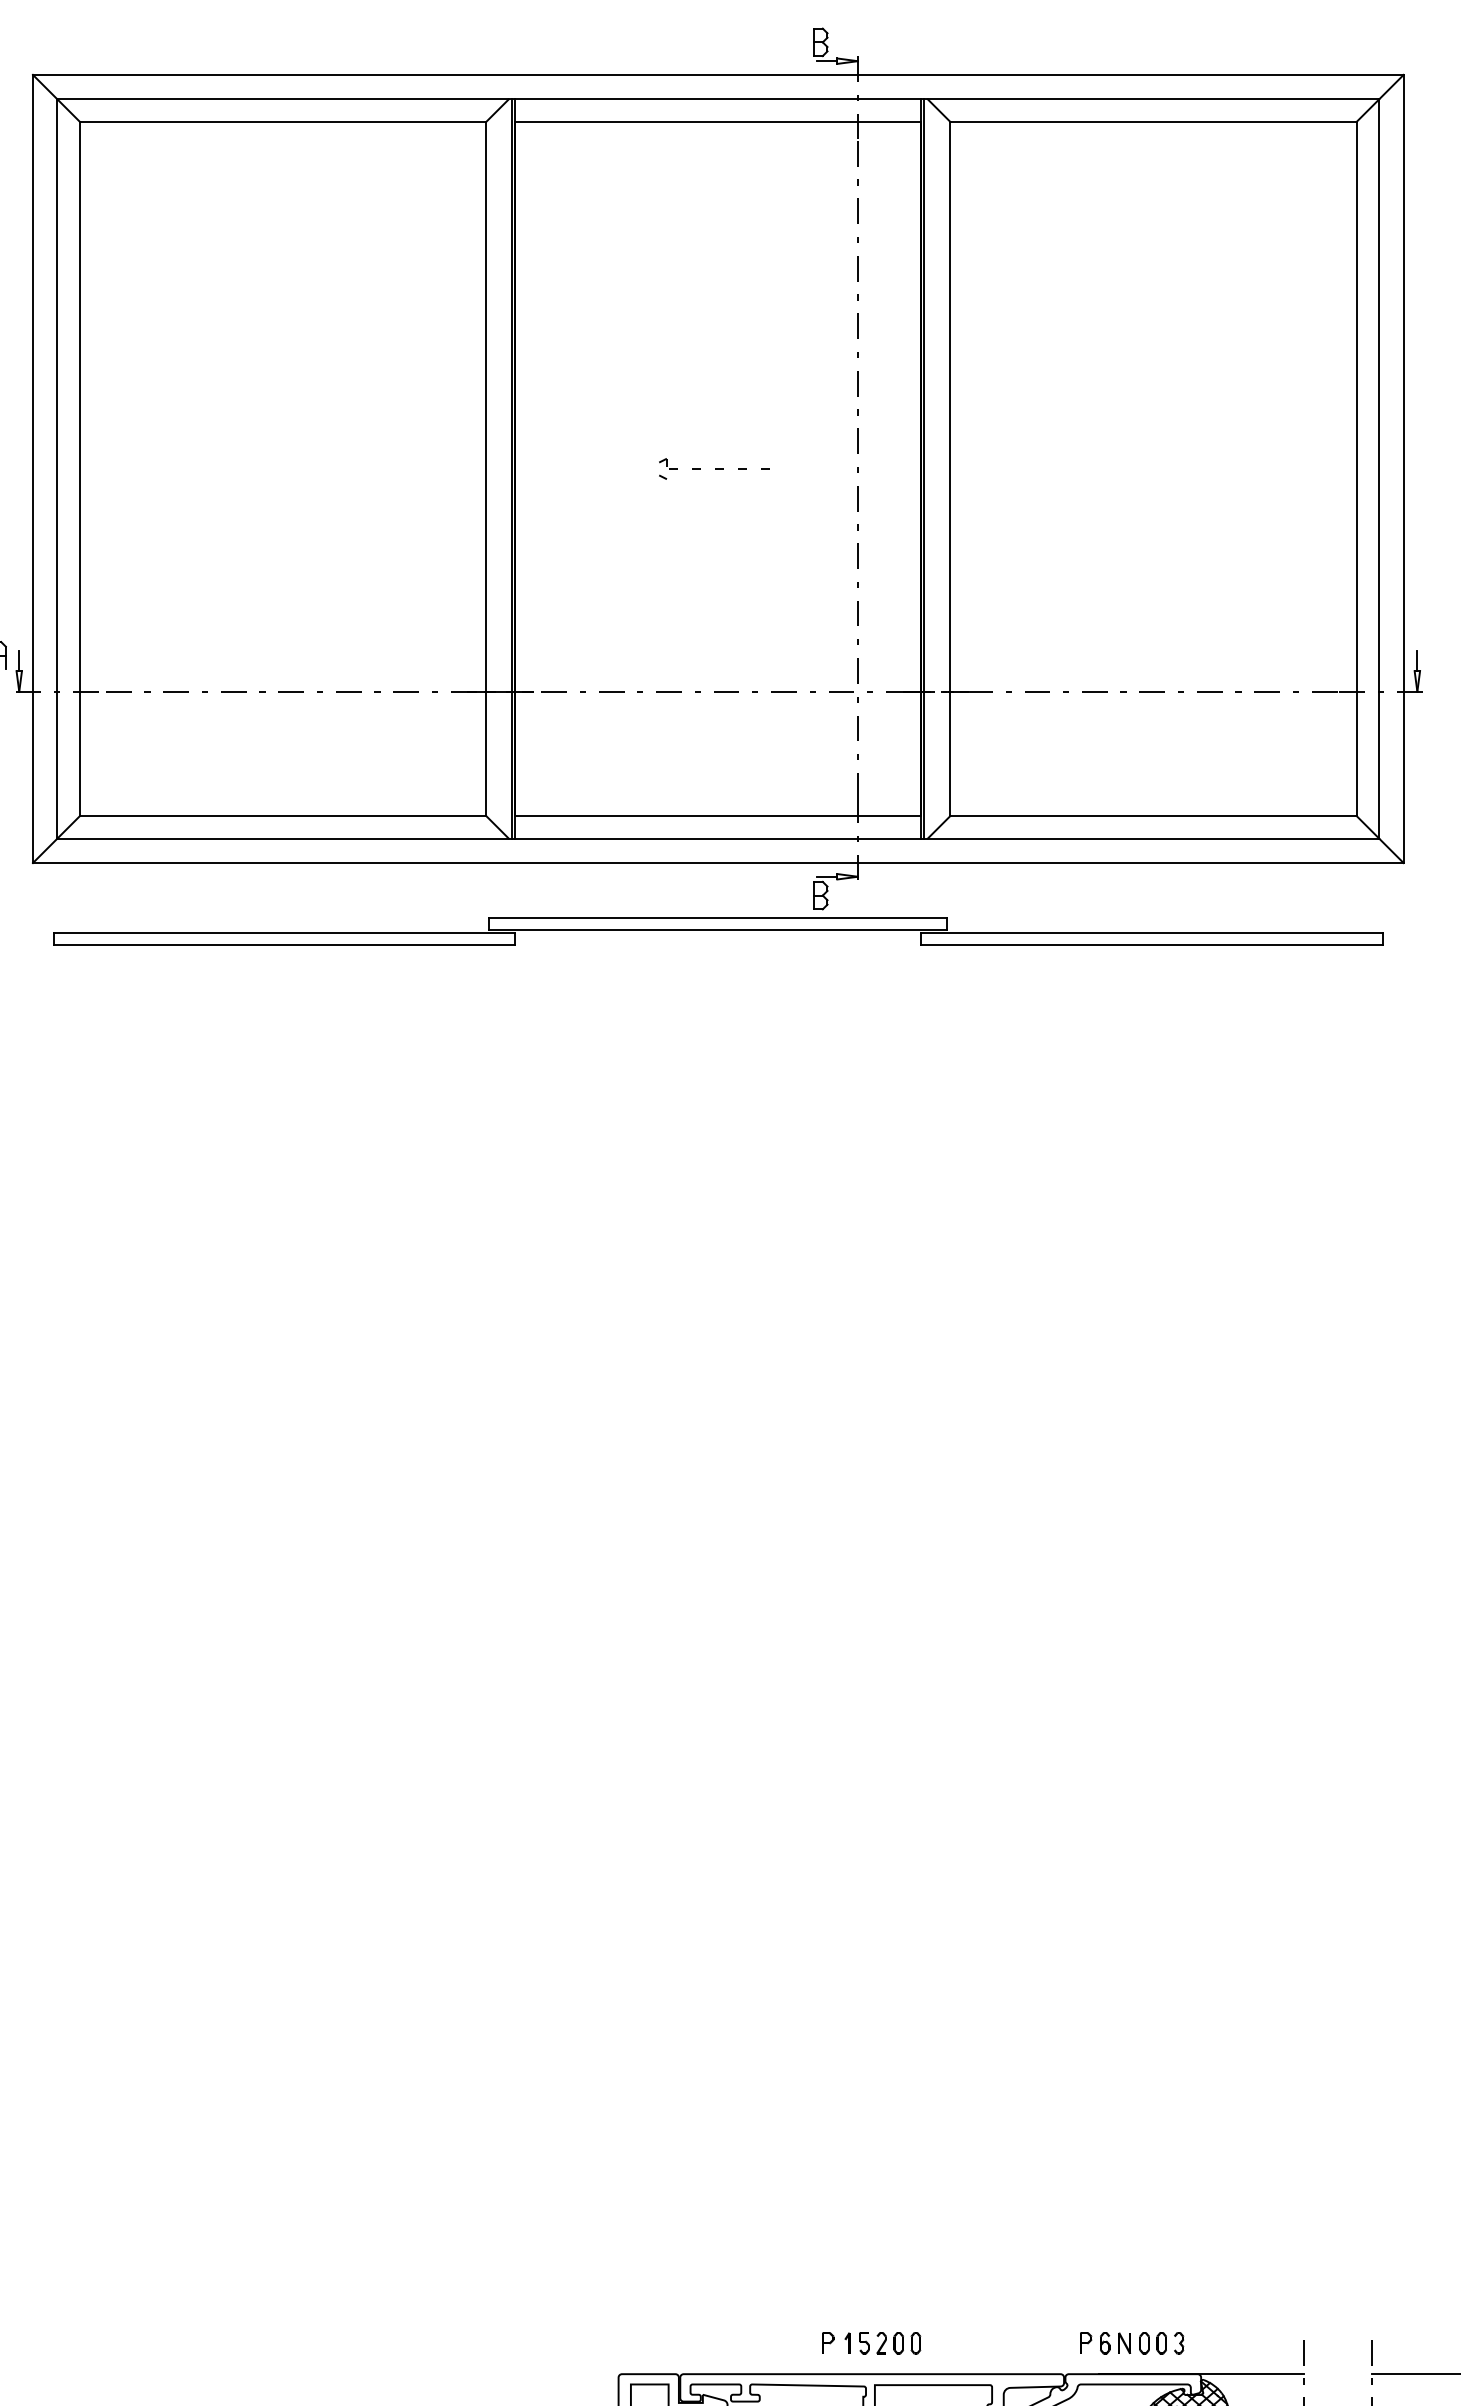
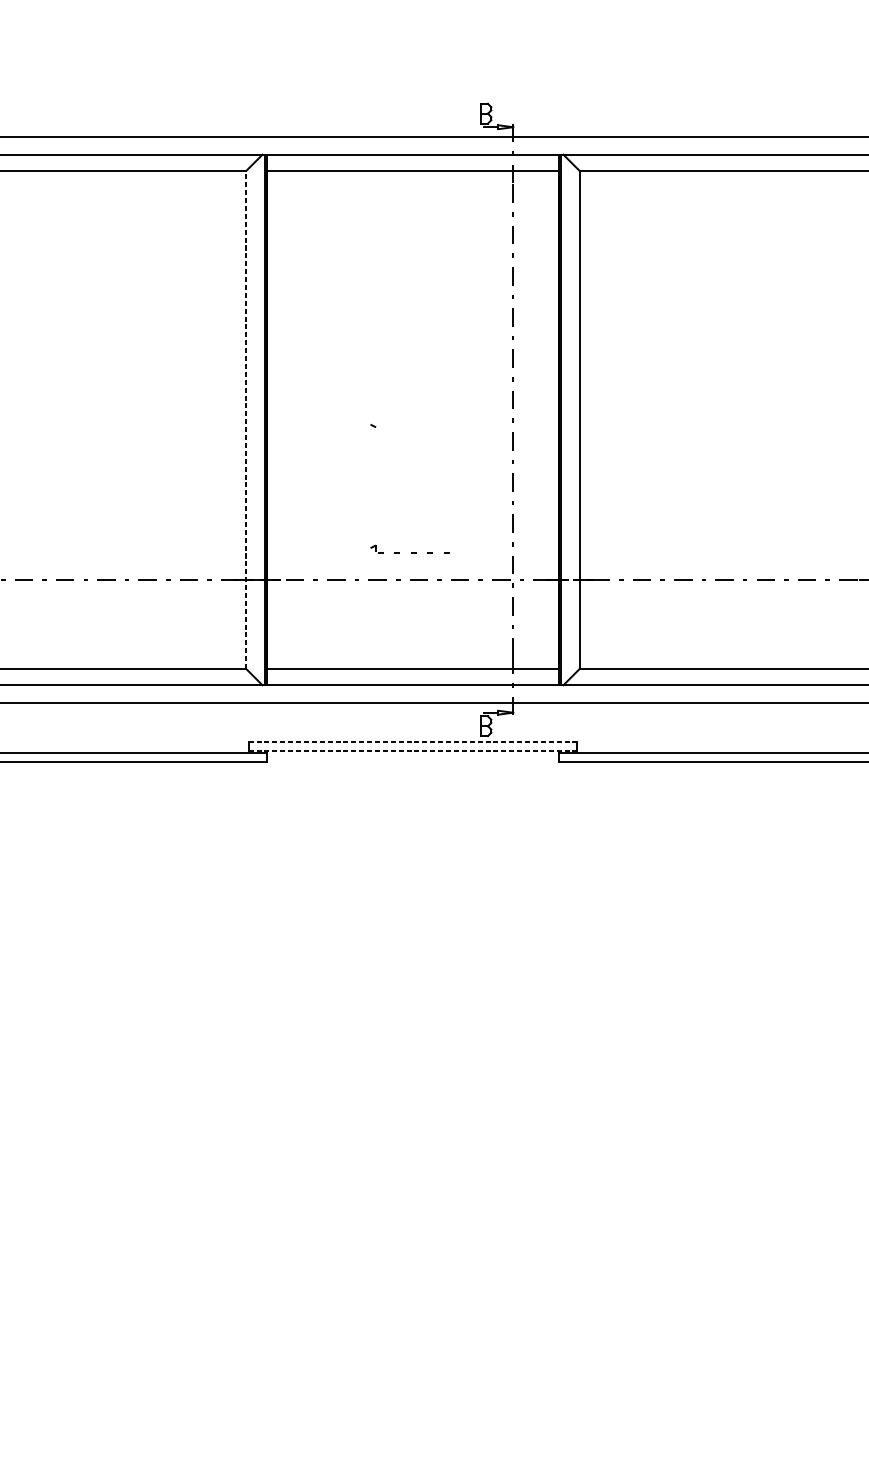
part: (714, 463) -> (410, 548), moved
line: (486, 468) -> (246, 419), solid -> dashed
line: (717, 918) -> (412, 742), solid -> dashed
line: (717, 929) -> (412, 750), solid -> dashed

